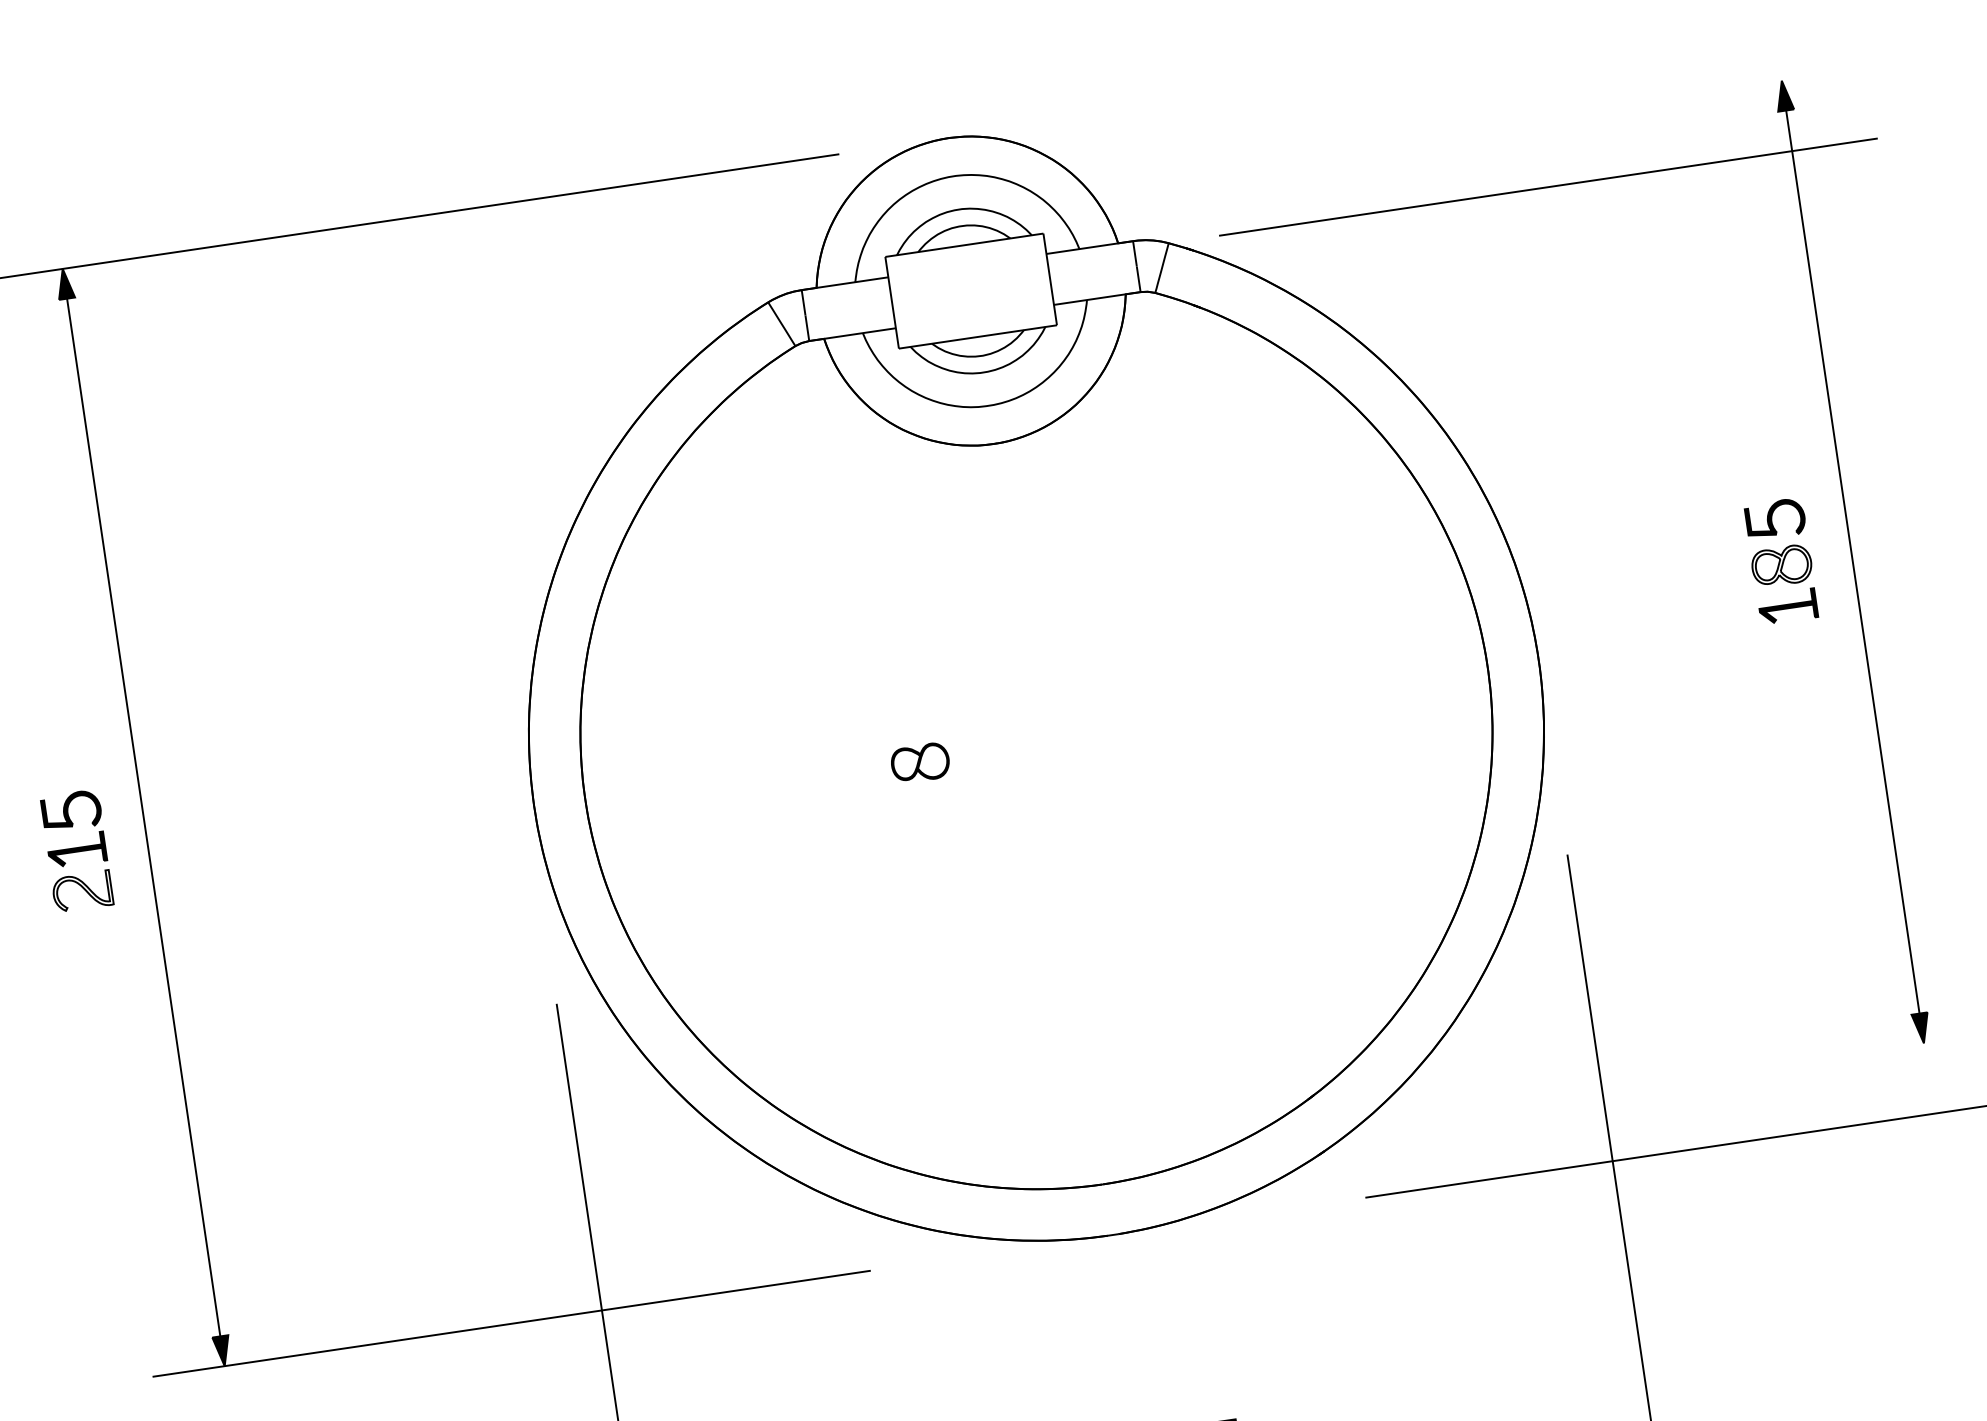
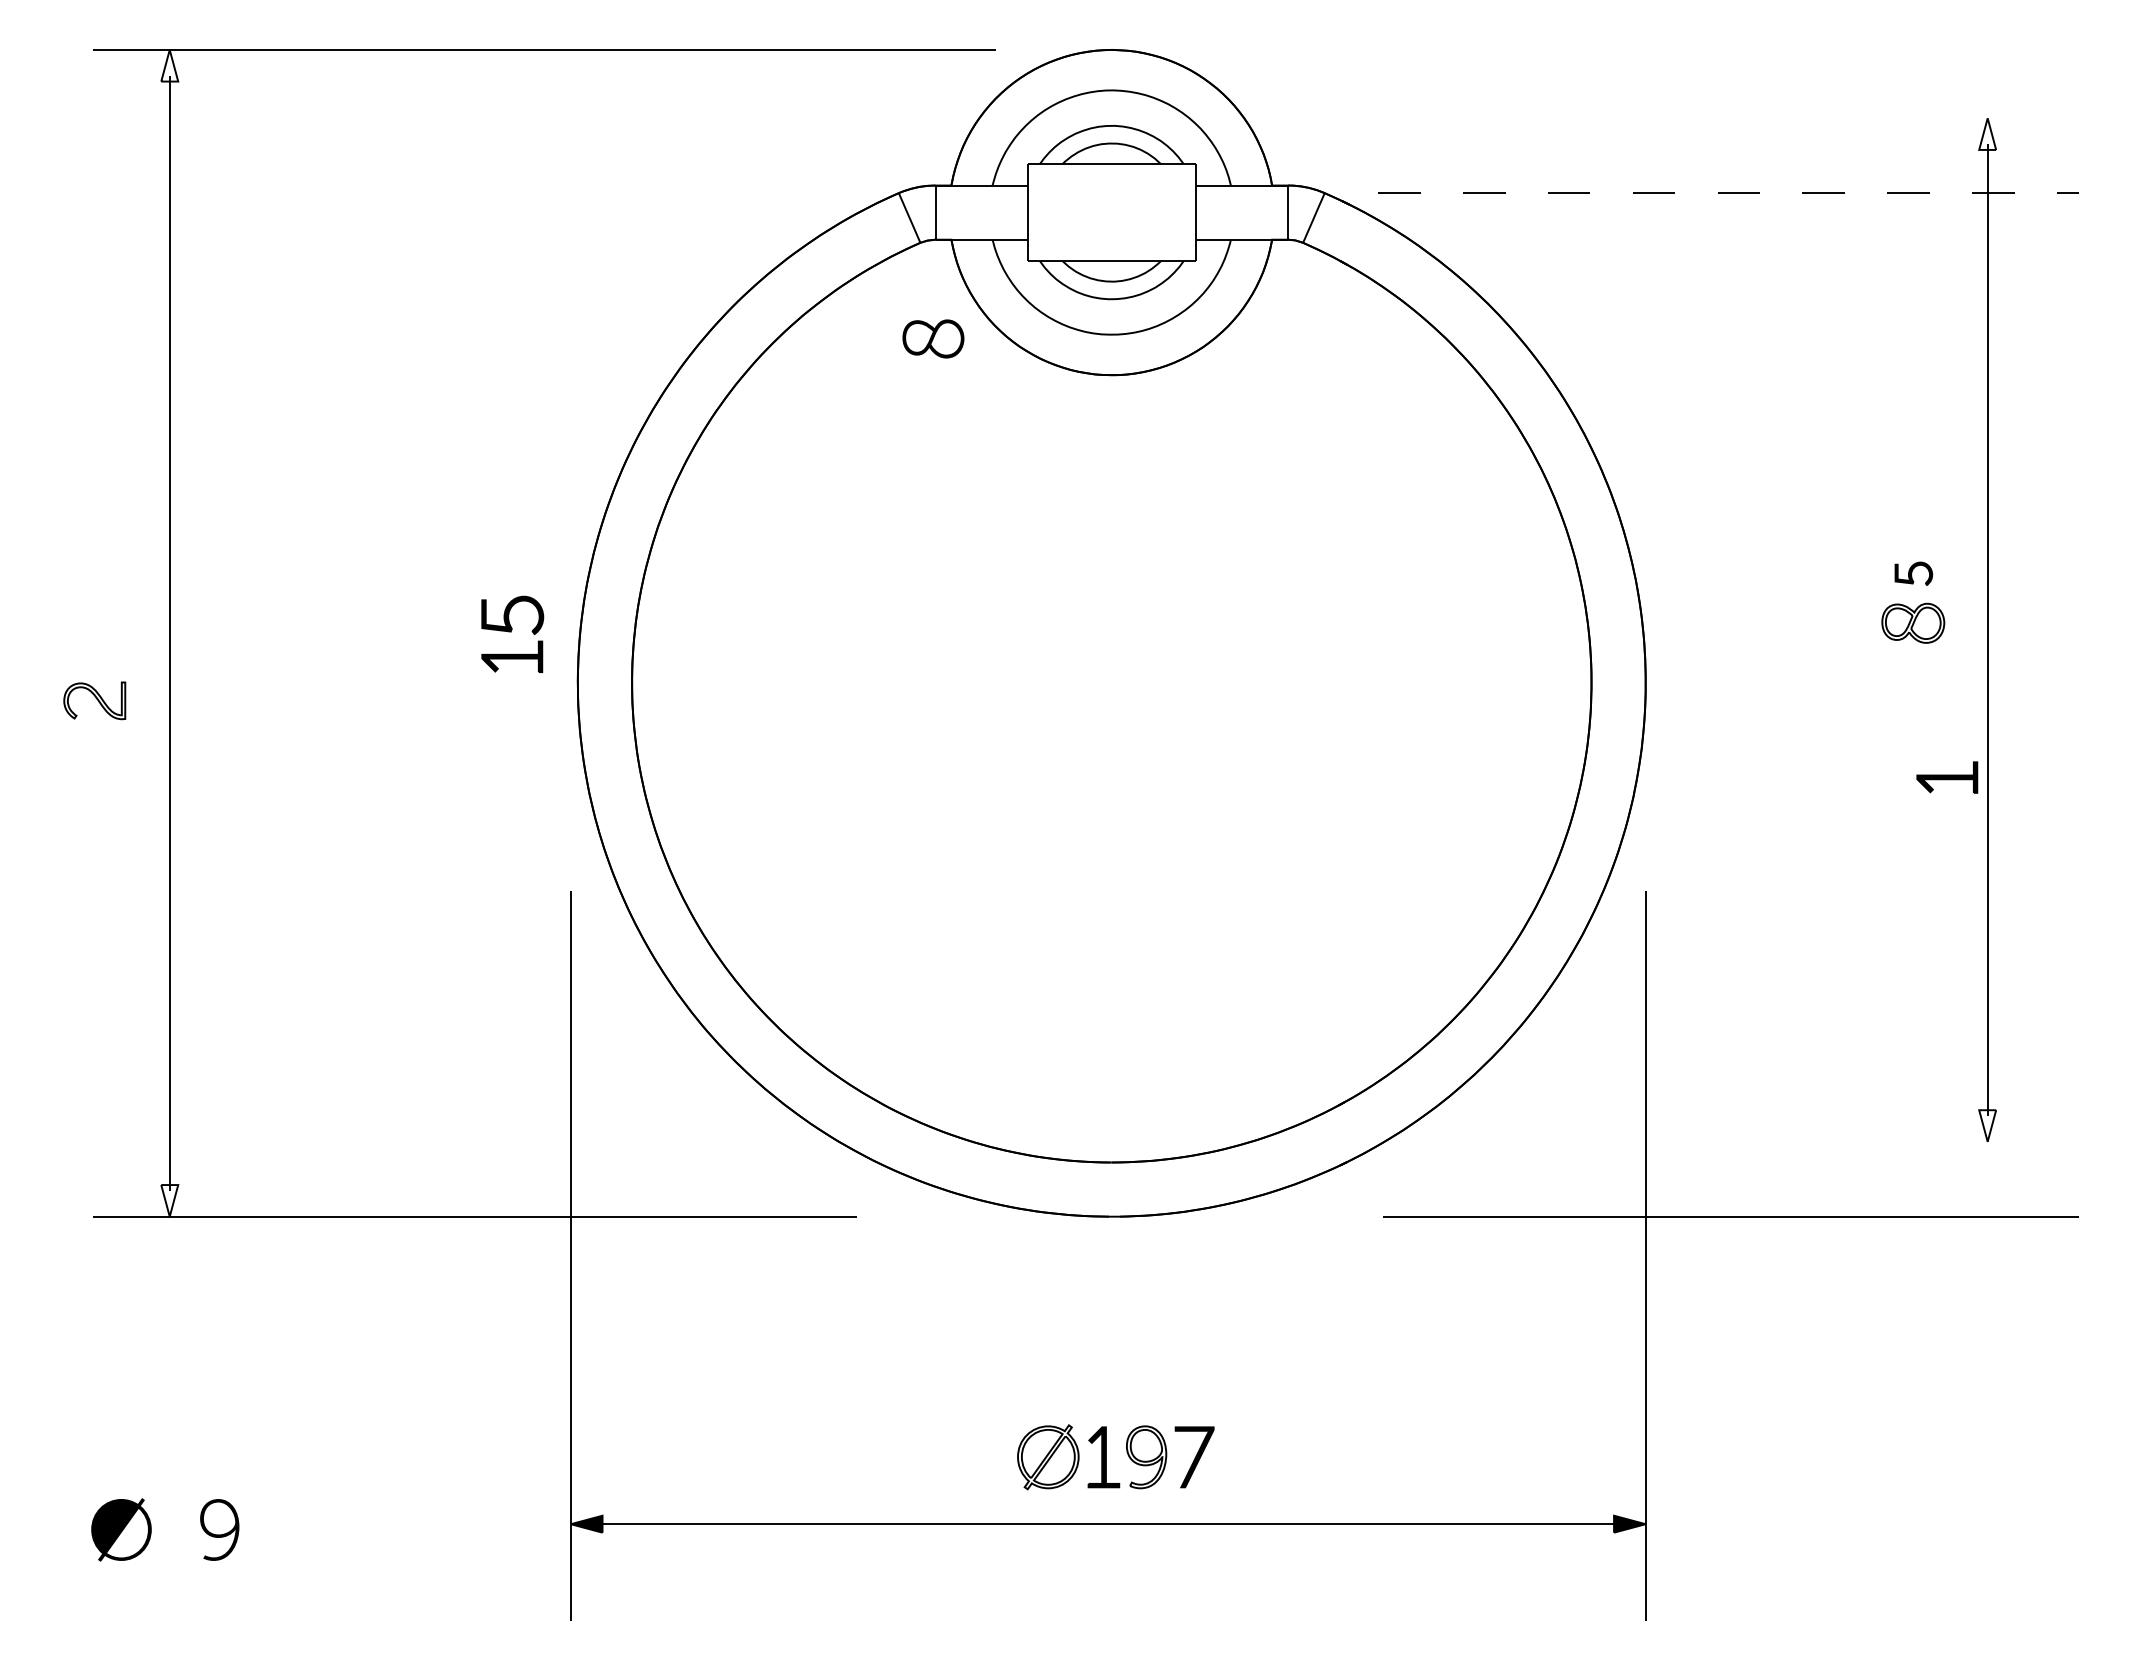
fill: (1783, 95) -> (1987, 133), removed
line: (1548, 187) -> (1728, 193), solid -> dashed
fill: (64, 283) -> (169, 65), removed
part: (1775, 519) -> (1913, 573), size x0.6
part: (1788, 606) -> (1947, 777), moved
part: (920, 762) -> (933, 338), moved
part: (73, 828) -> (512, 633), moved
fill: (1921, 1027) -> (1987, 1125), removed
fill: (222, 1350) -> (169, 1200), removed

